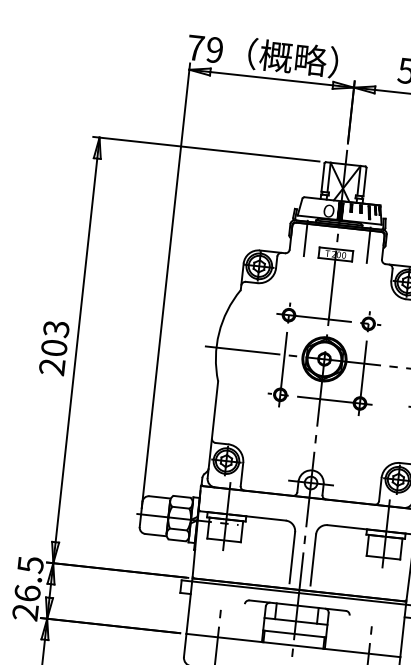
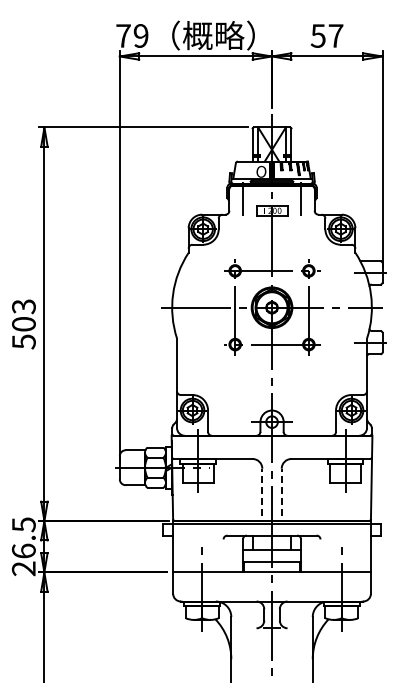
text: (51, 366) -> (23, 341), 203 -> 503
line: (292, 557) -> (262, 492), solid -> dashed
line: (313, 560) -> (281, 492), solid -> dashed

